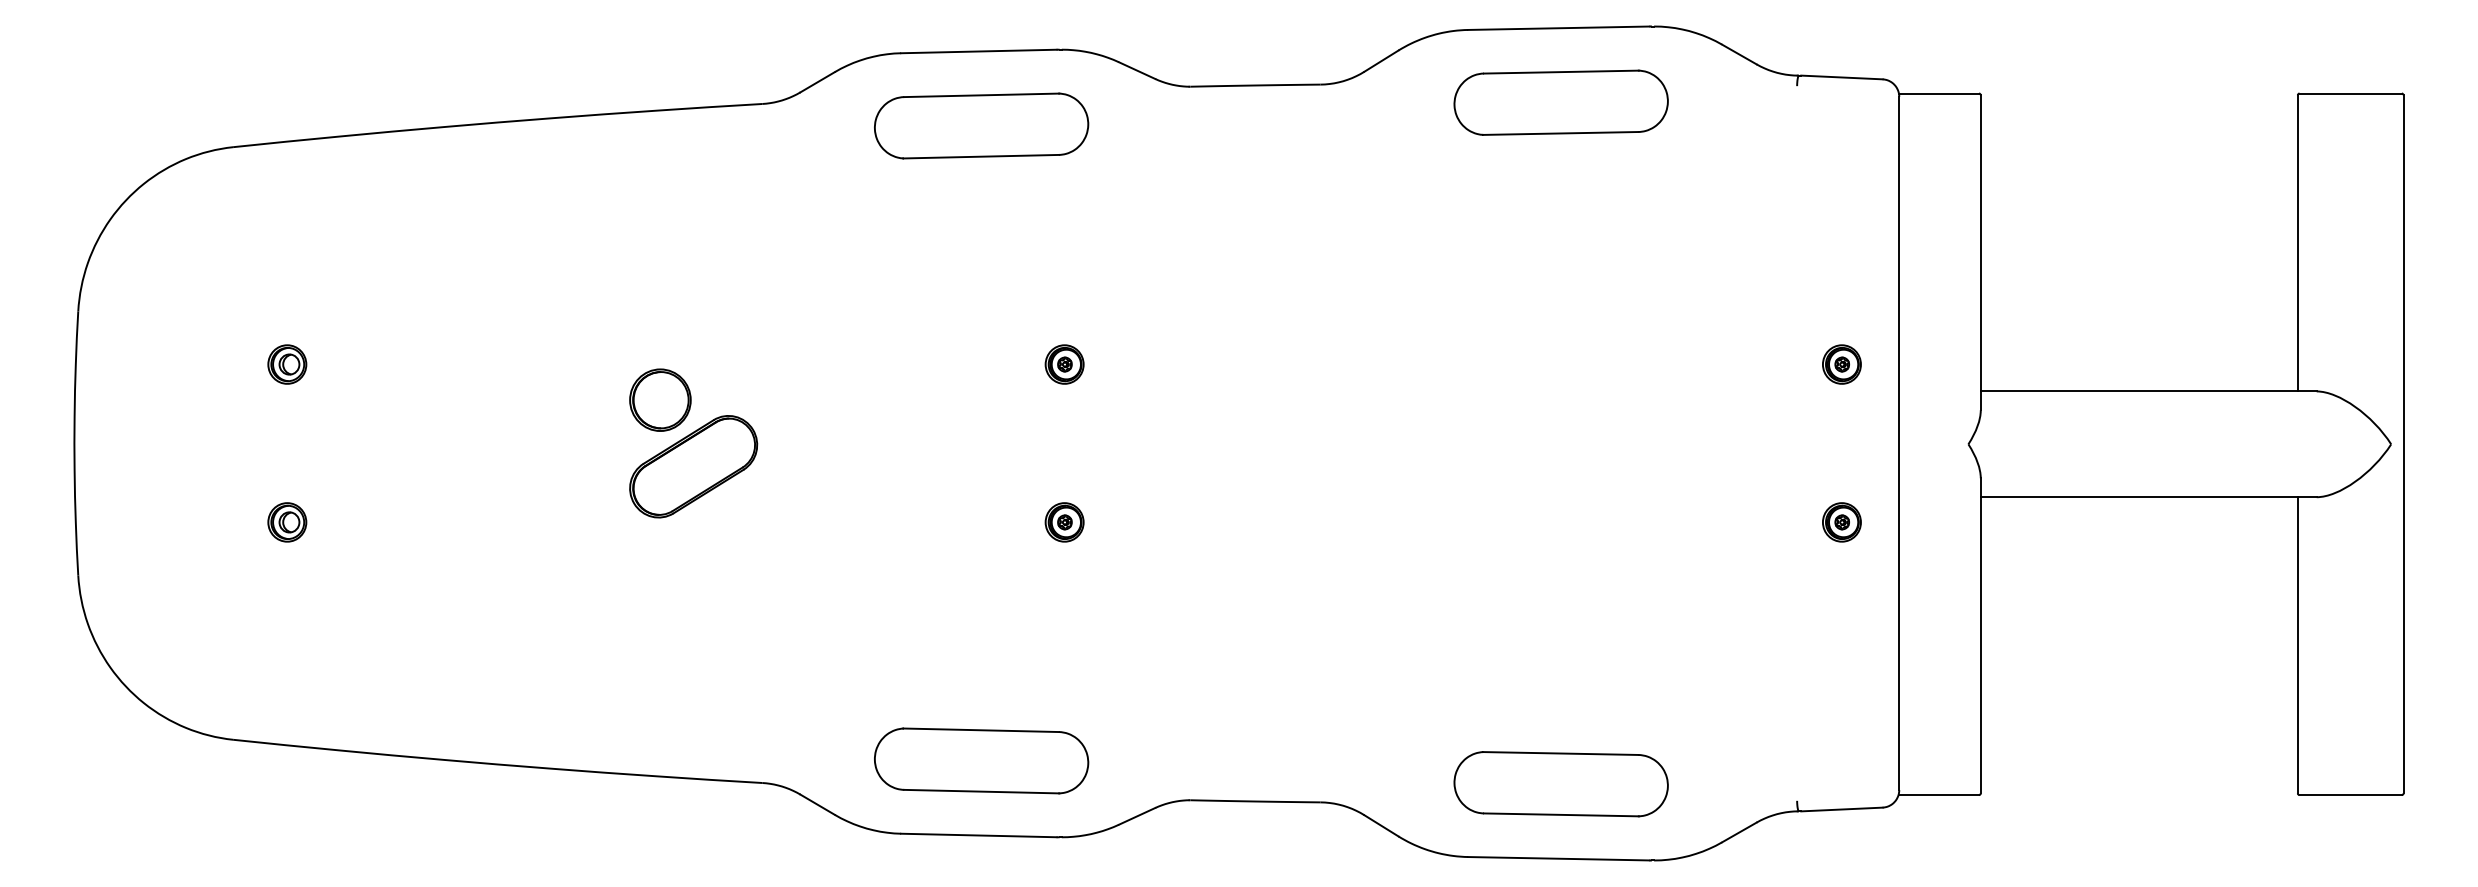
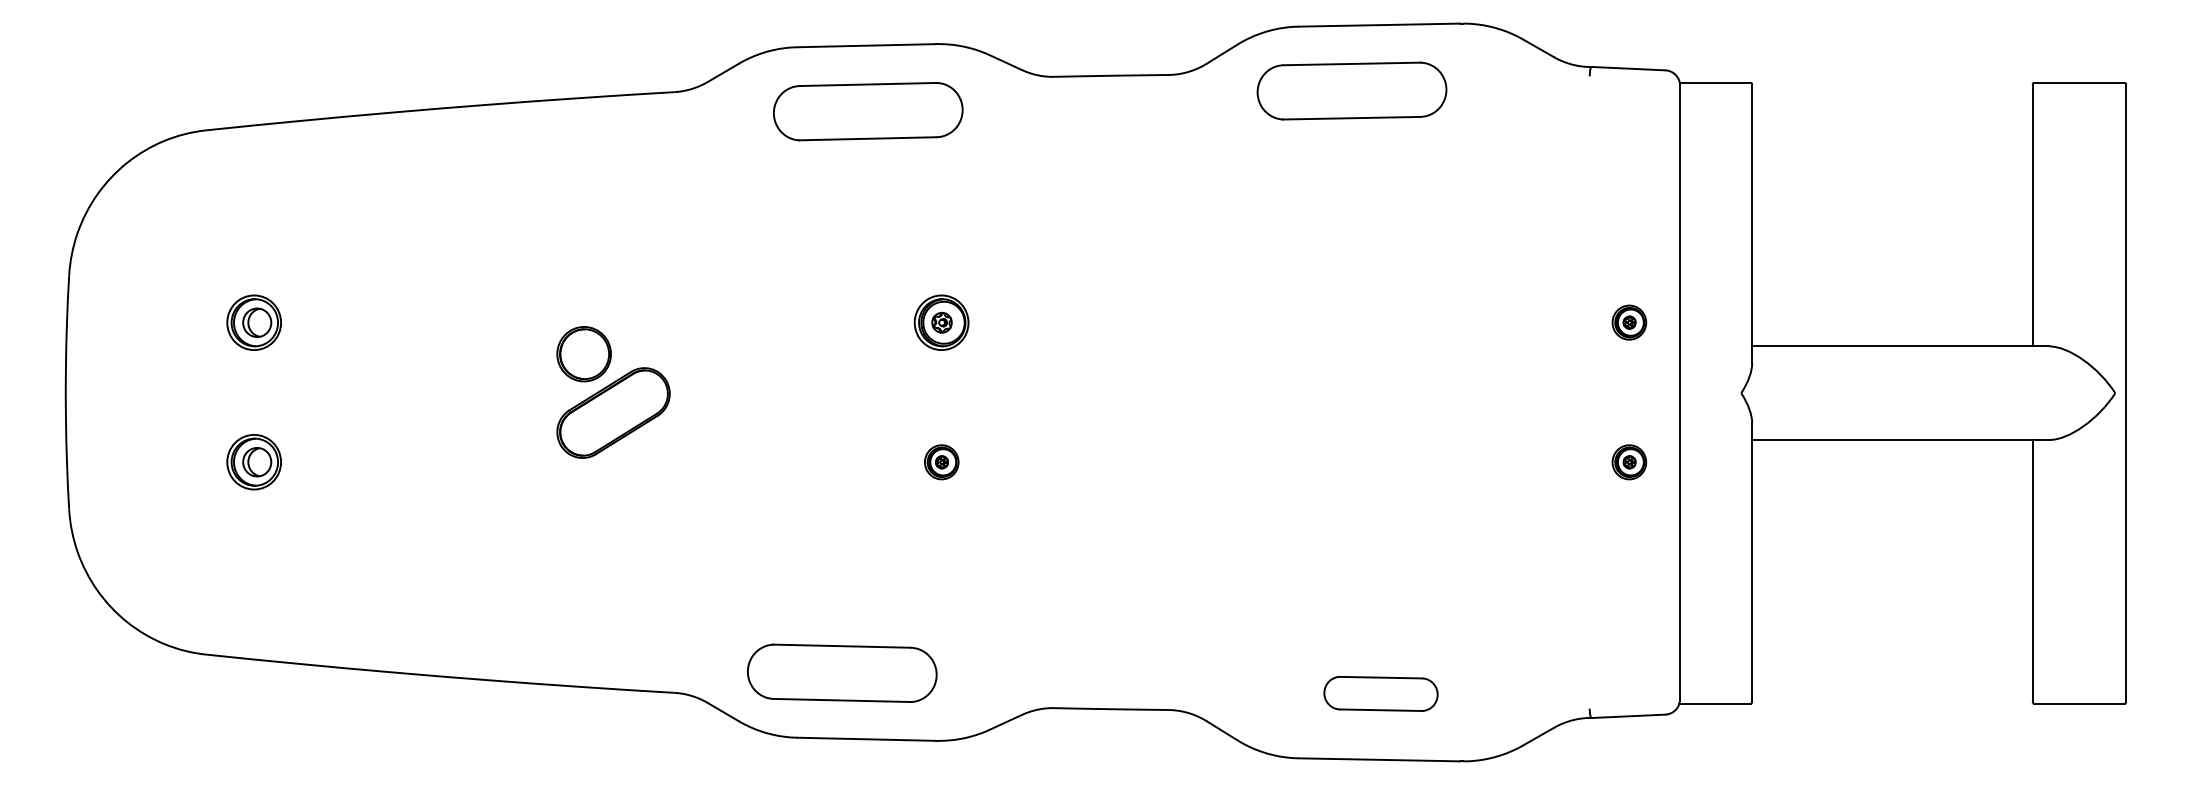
part: (1560, 102) -> (1351, 90), moved
part: (286, 364) -> (253, 322), size x1.6
part: (1064, 364) -> (941, 322), size x1.6
part: (286, 522) -> (253, 462), size x1.6
part: (981, 760) -> (842, 672), moved
part: (1560, 783) -> (1380, 693), size x0.6

